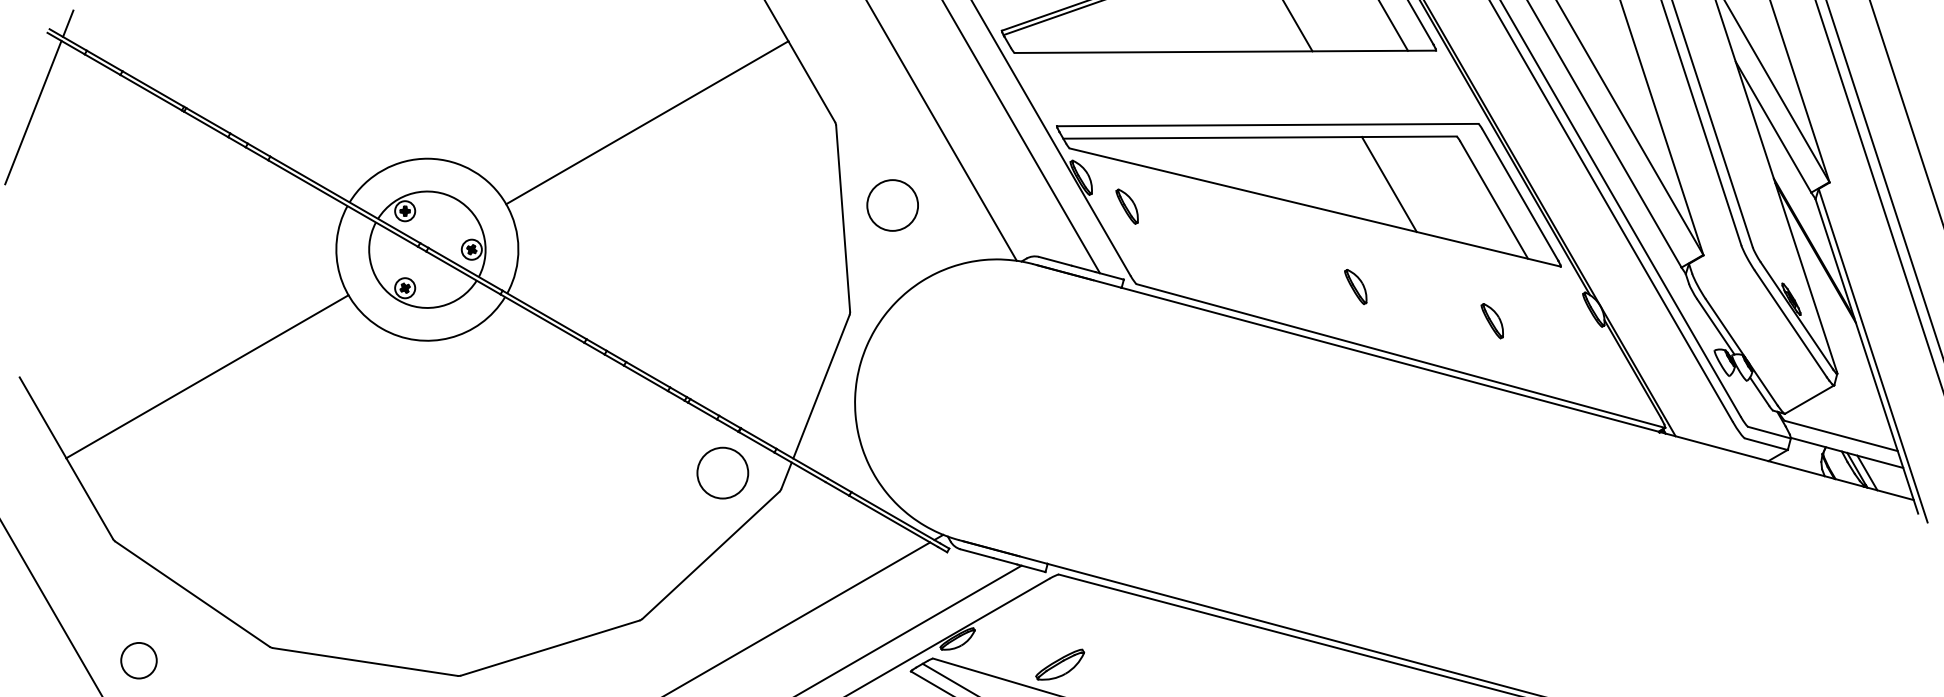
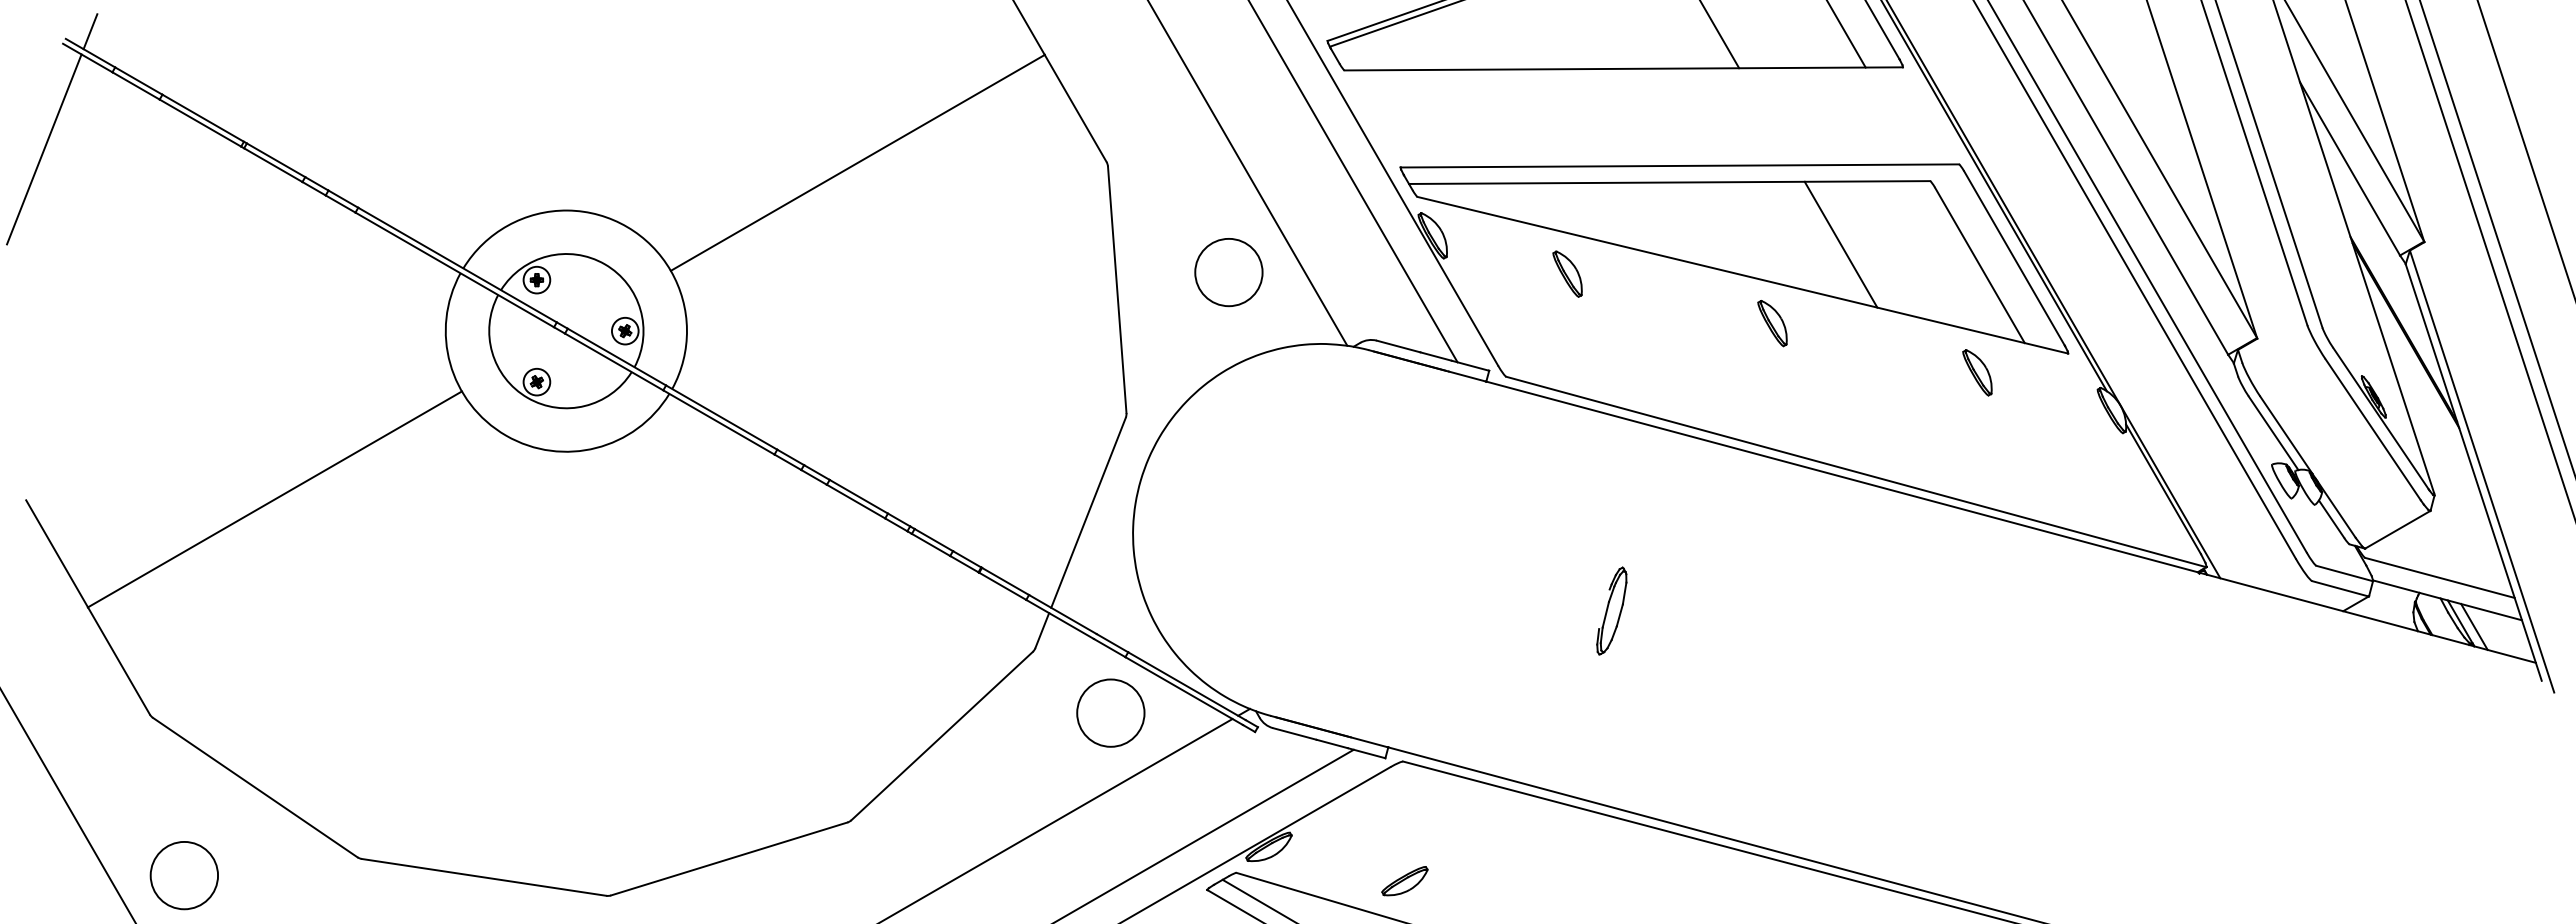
circle: (892, 205) -> (1228, 272), moved
part: (1127, 206) -> (1567, 273), moved
part: (1355, 286) -> (1772, 323), moved
part: (1492, 320) -> (1977, 372), moved
part: (1216, 460) -> (1611, 610), added
circle: (722, 472) -> (1110, 712), moved
circle: (138, 660) -> (183, 875), size x1.43
part: (1059, 665) -> (1404, 881), size x0.71

